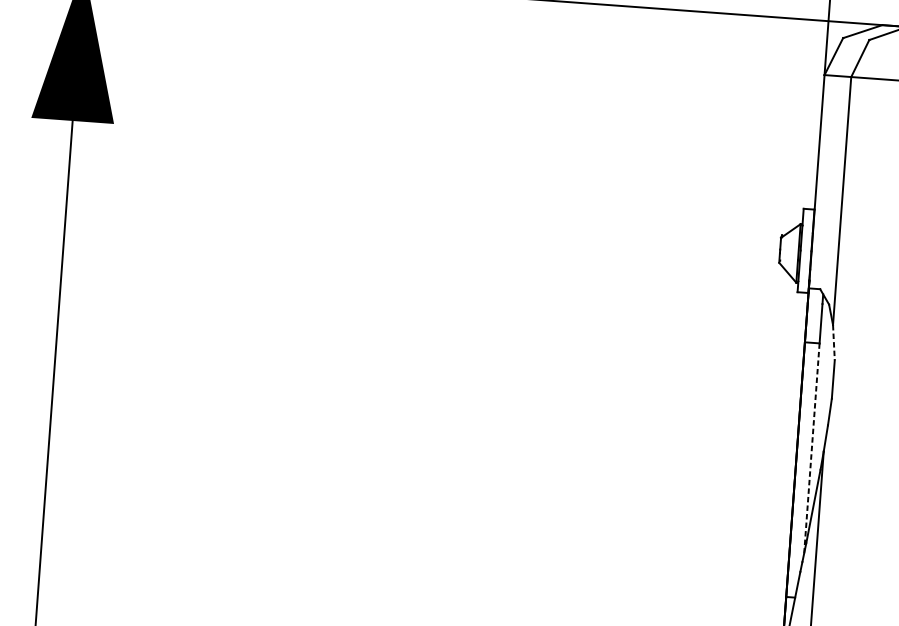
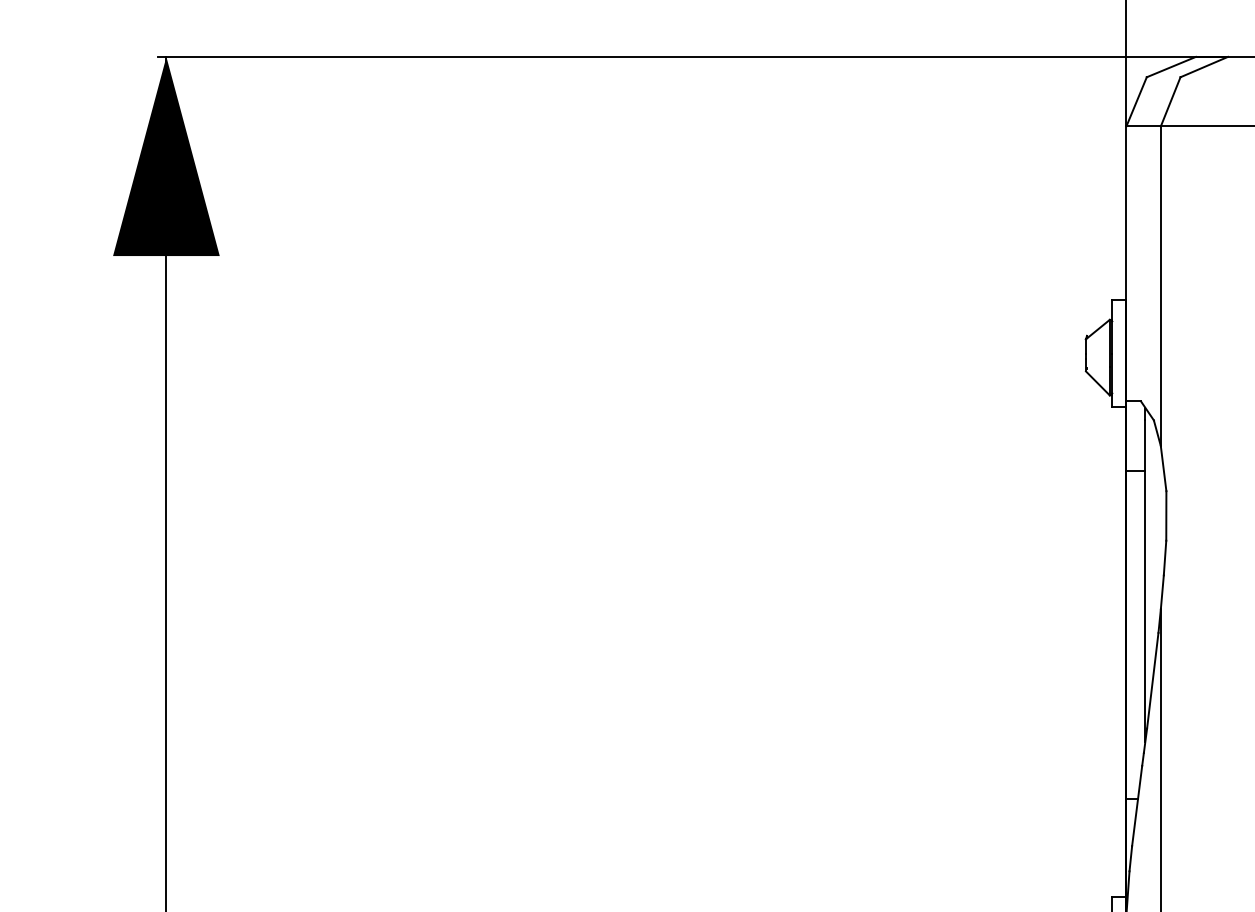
line: (833, 342) -> (1163, 468), dashed -> solid
line: (812, 448) -> (1145, 606), dashed -> solid

